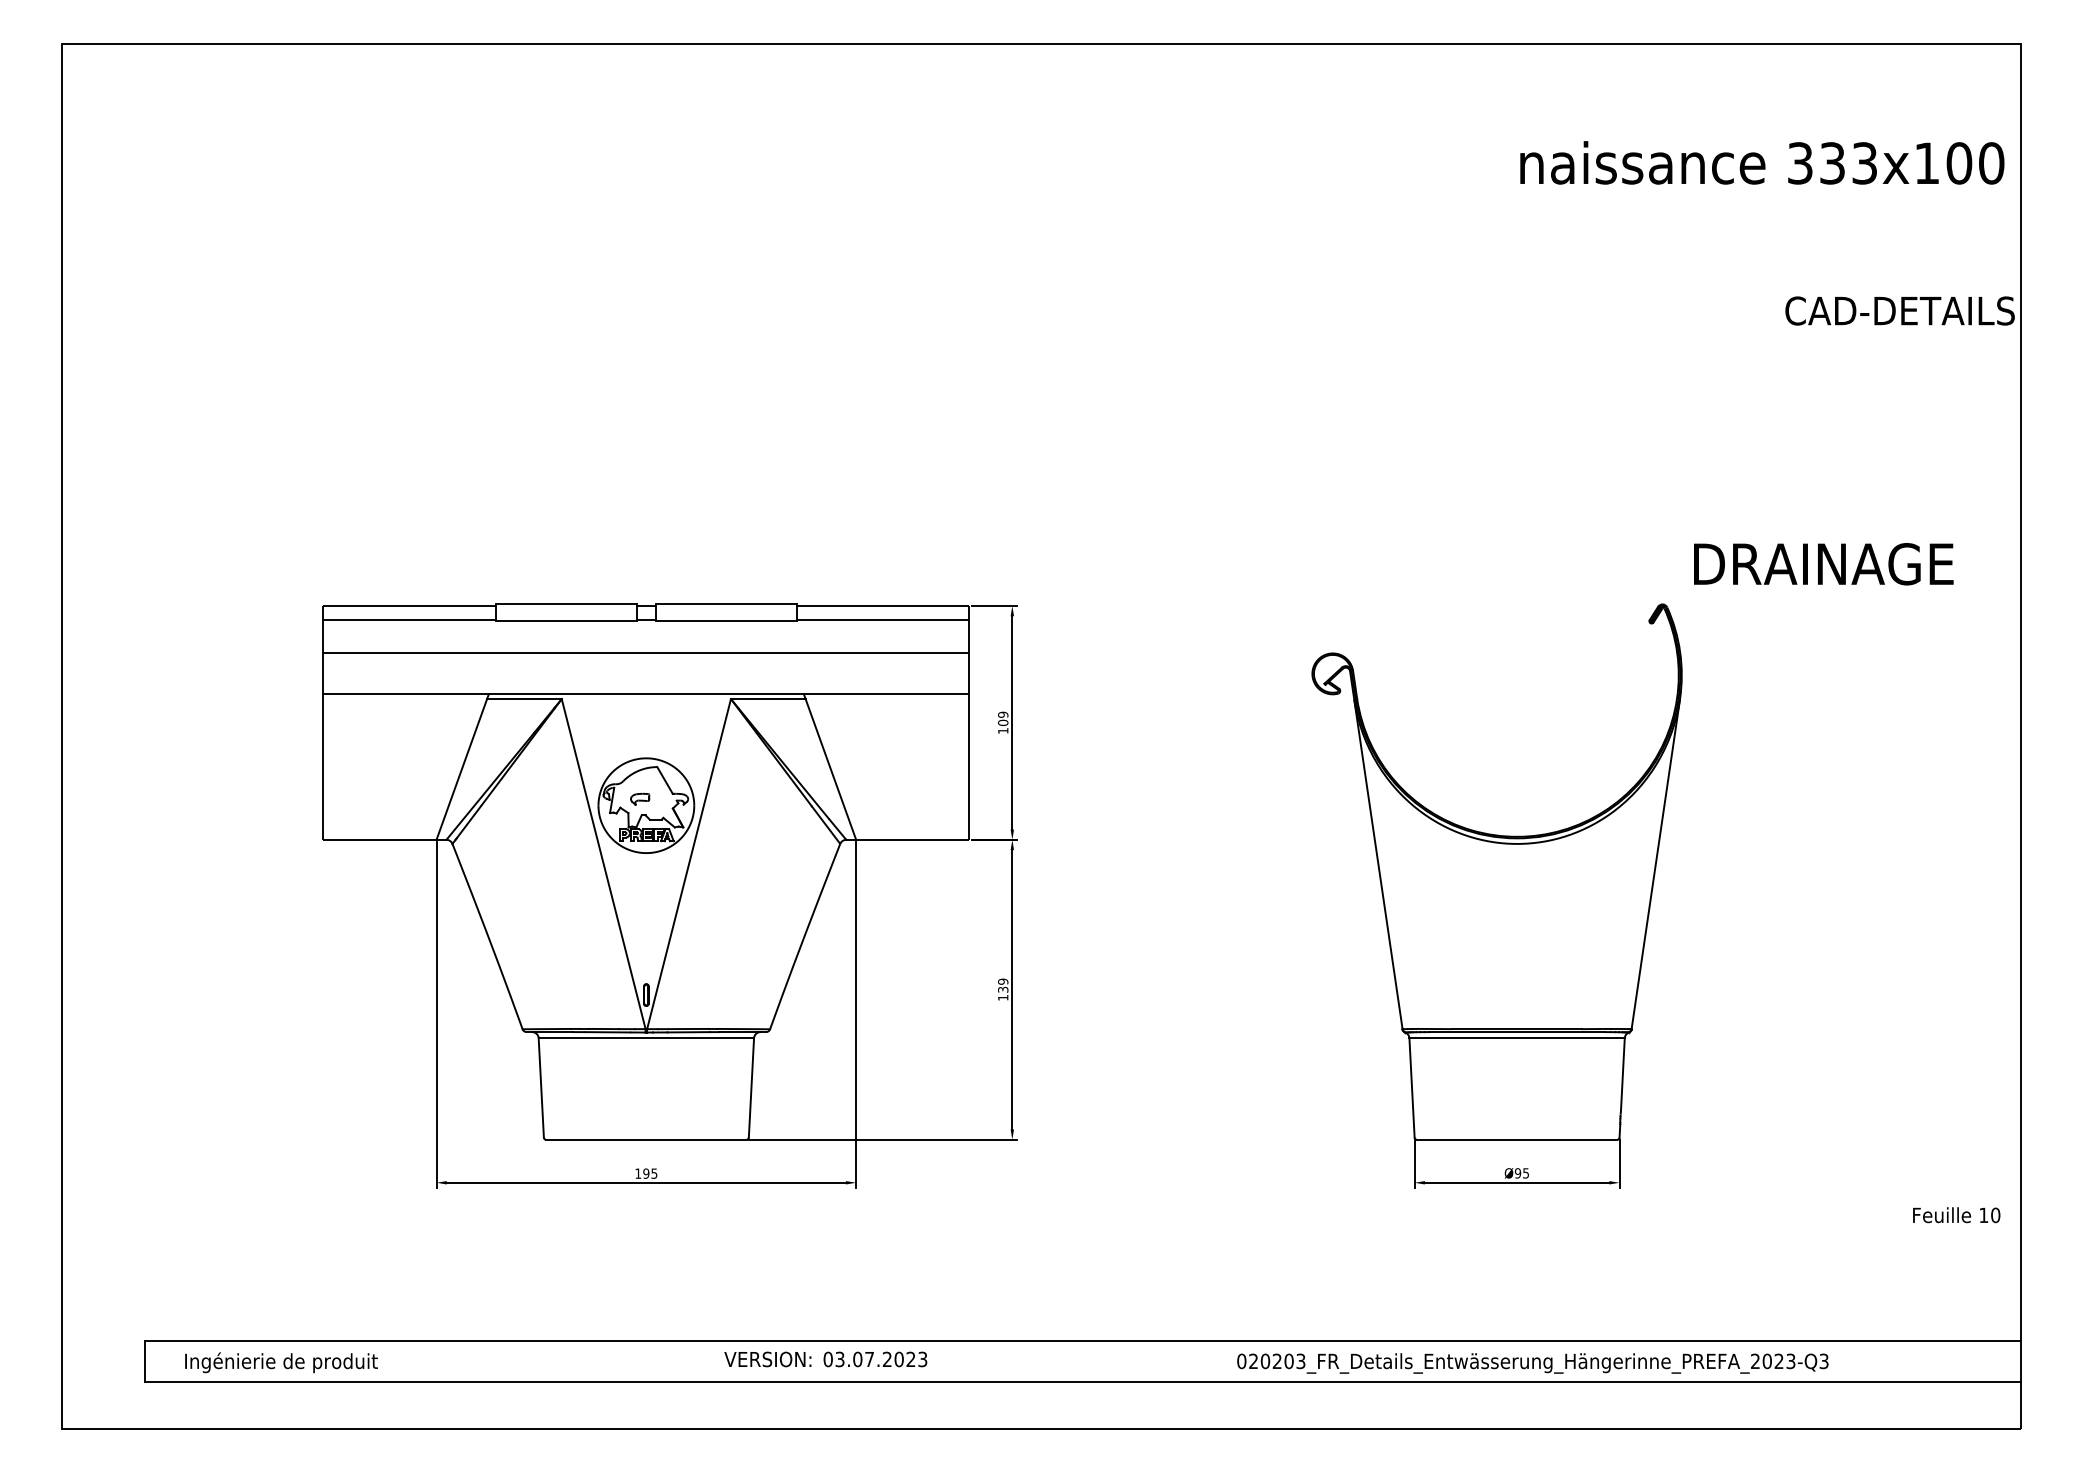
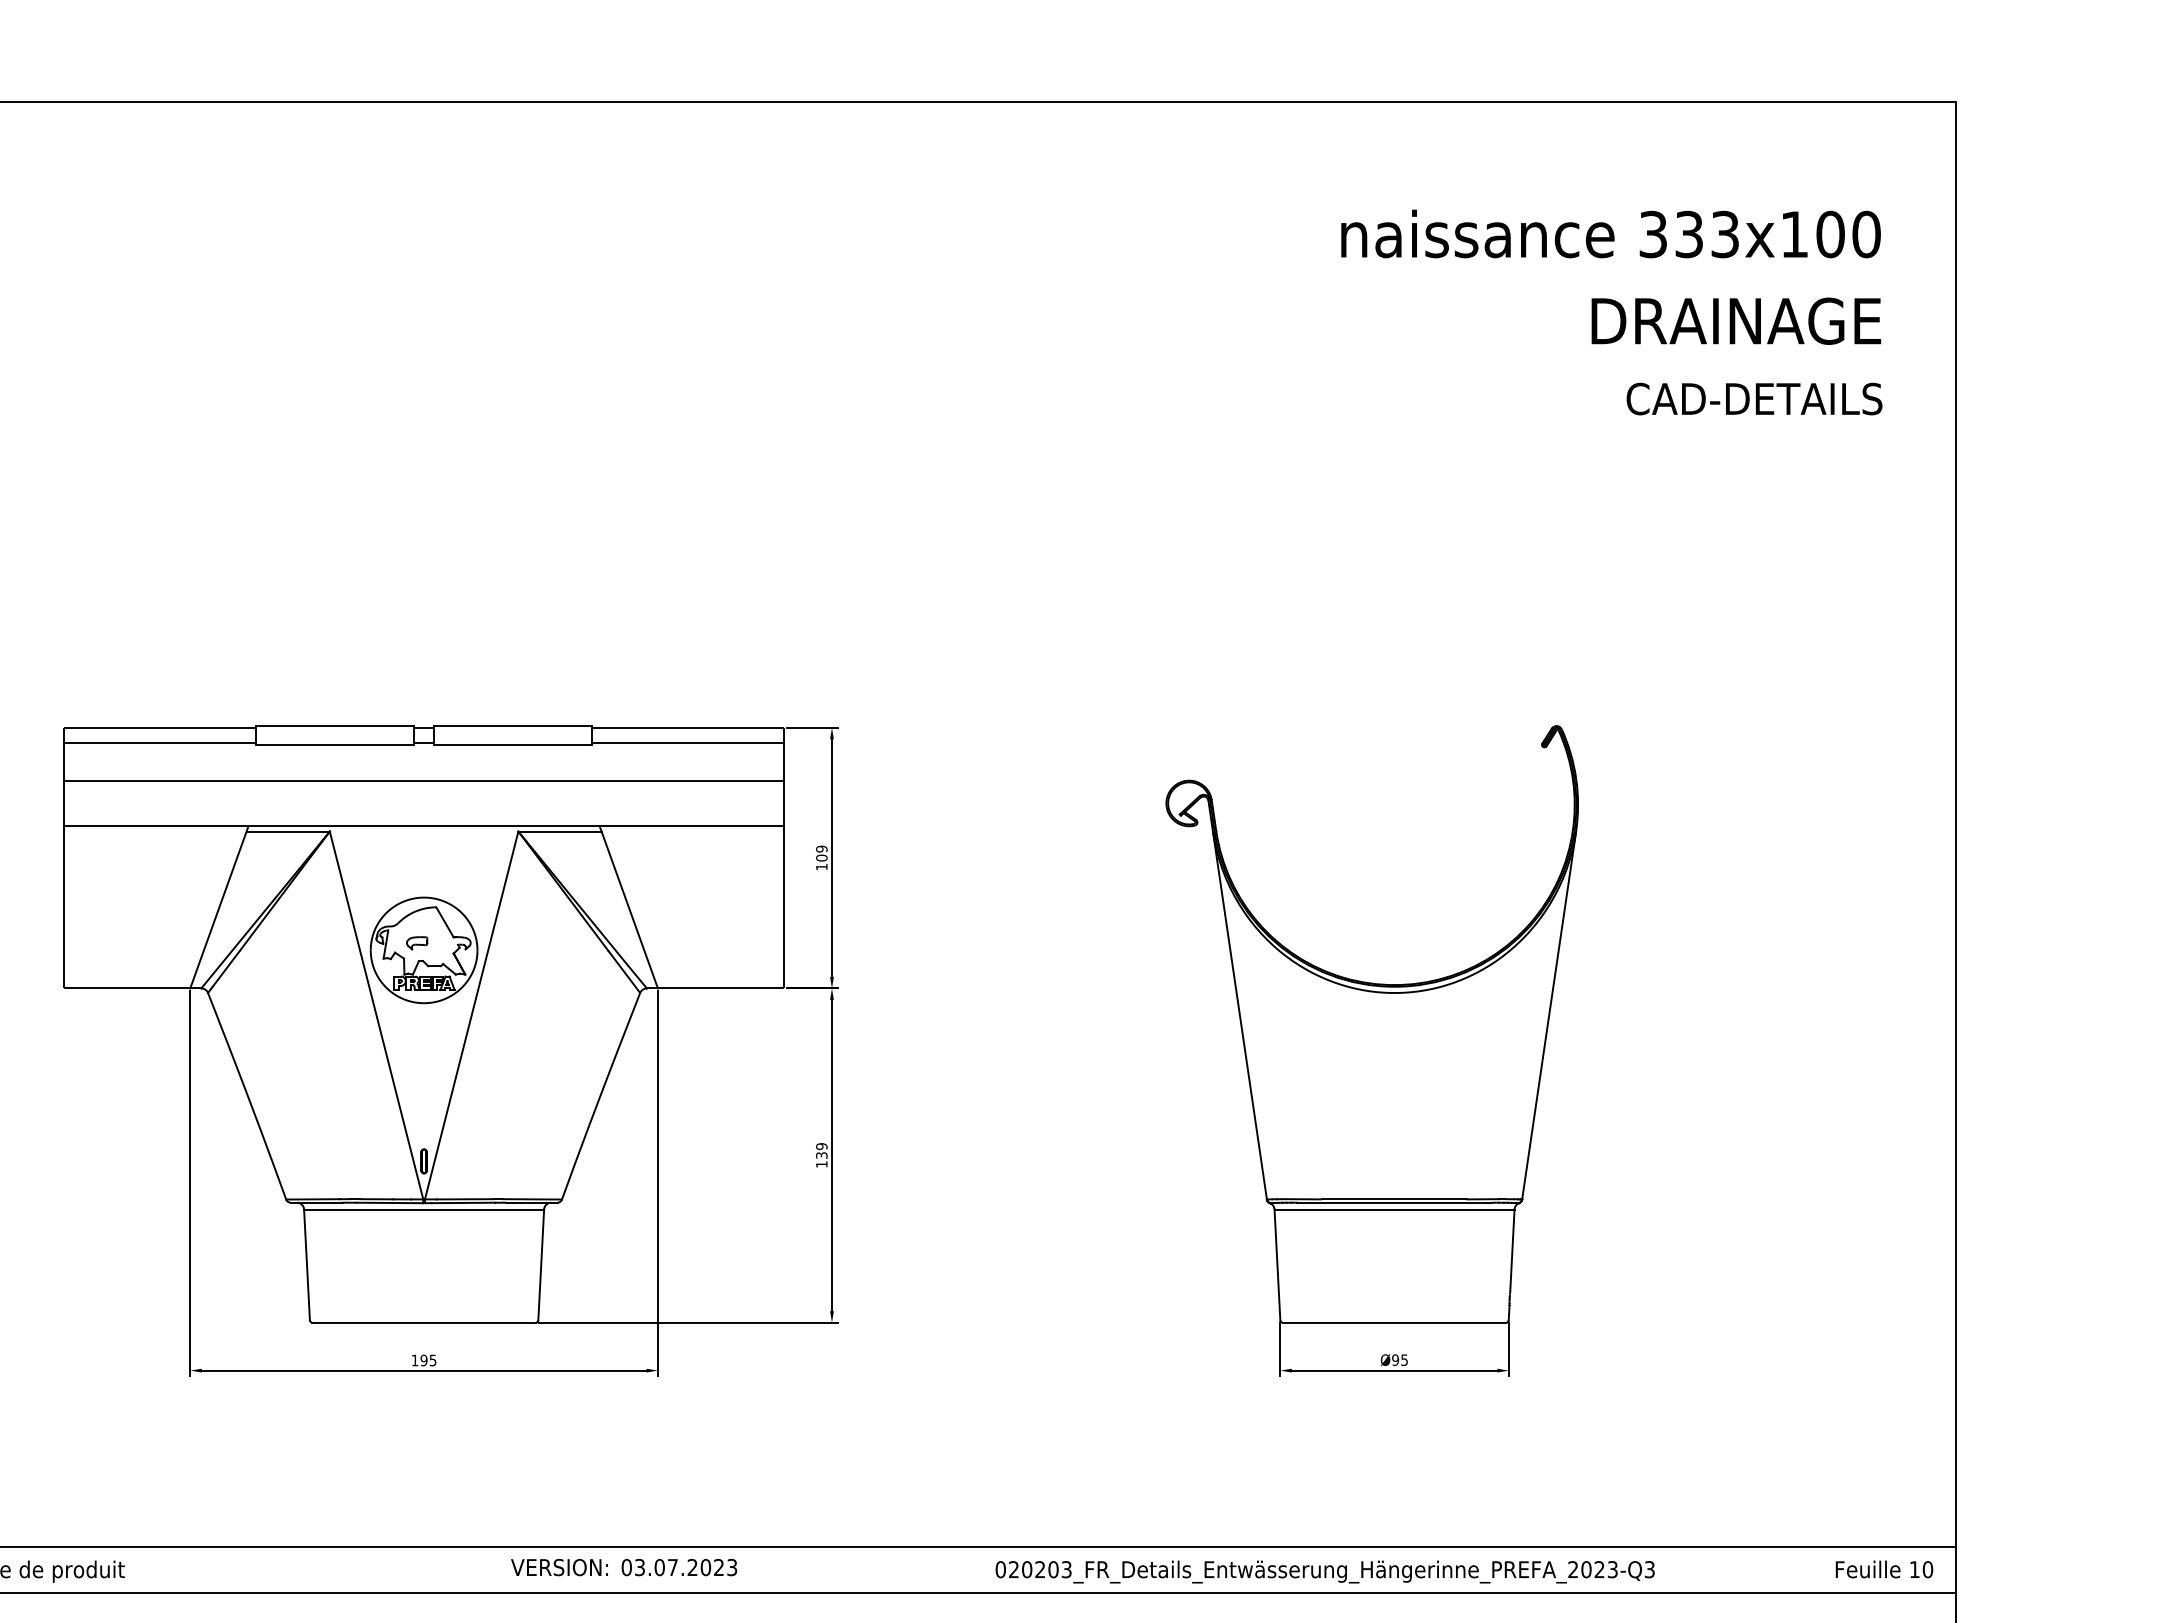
text: (1762, 162) -> (1611, 233), moved
text: (1899, 310) -> (1753, 398), moved
text: (1823, 564) -> (1736, 321), moved
text: (1956, 1215) -> (1884, 1569), moved
text: (1532, 1363) -> (1324, 1572), moved

